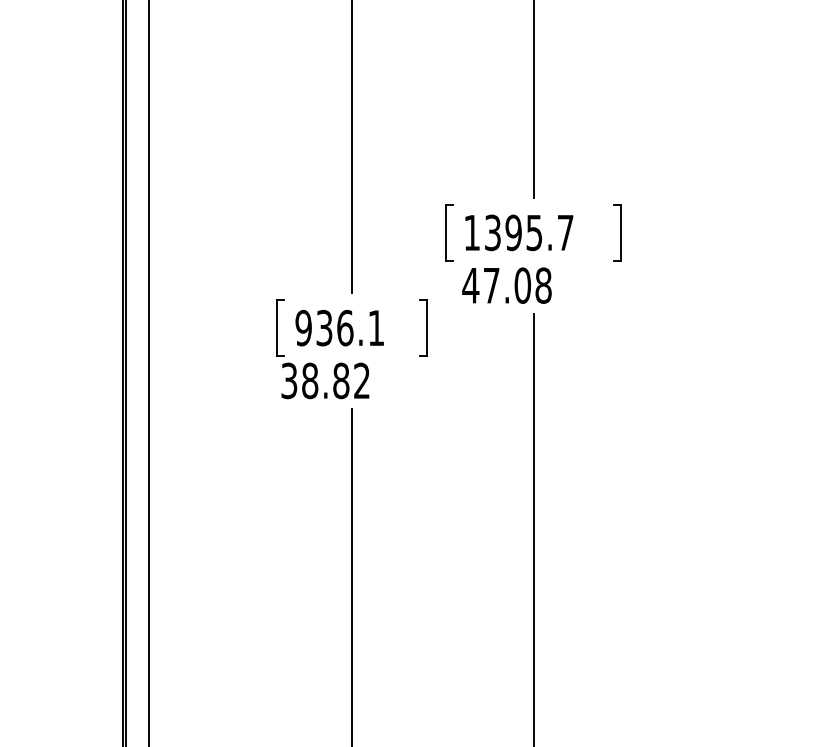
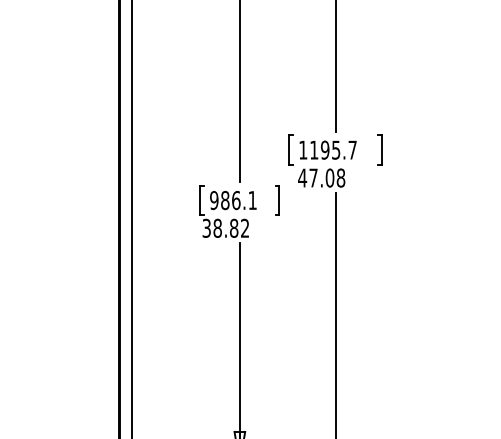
text: (493, 231) -> (314, 149), 1395.7 -> 1195.7
text: (324, 328) -> (225, 200), 936.1 -> 986.1

